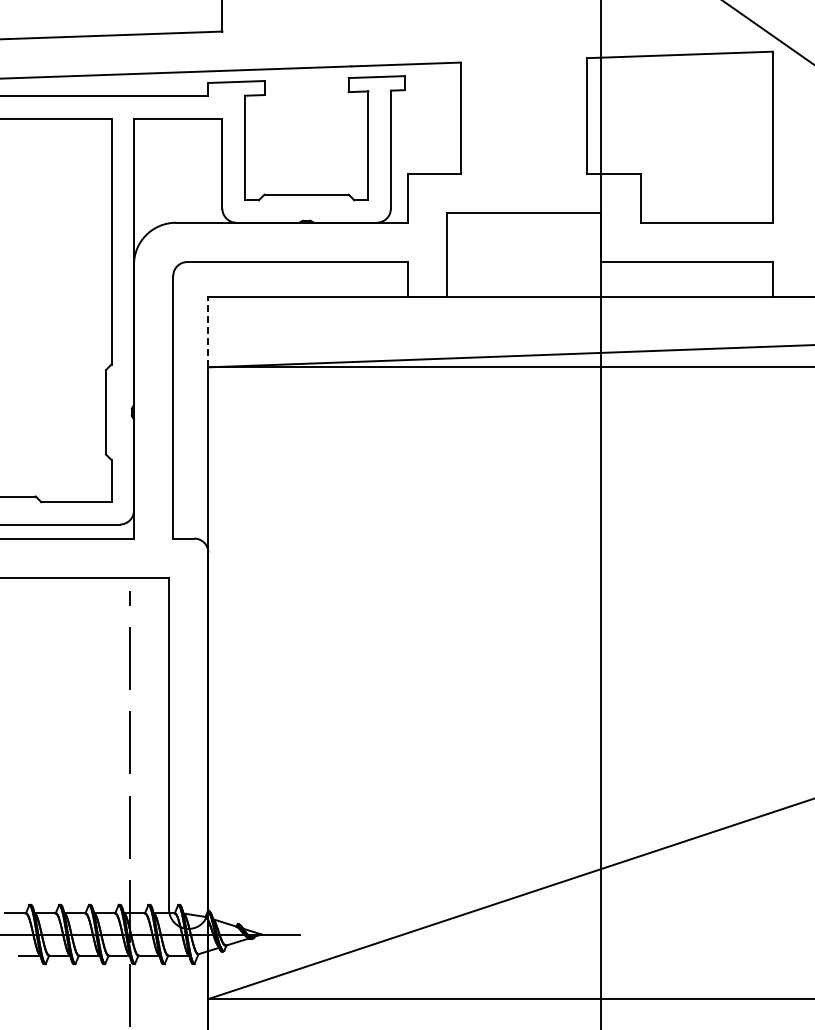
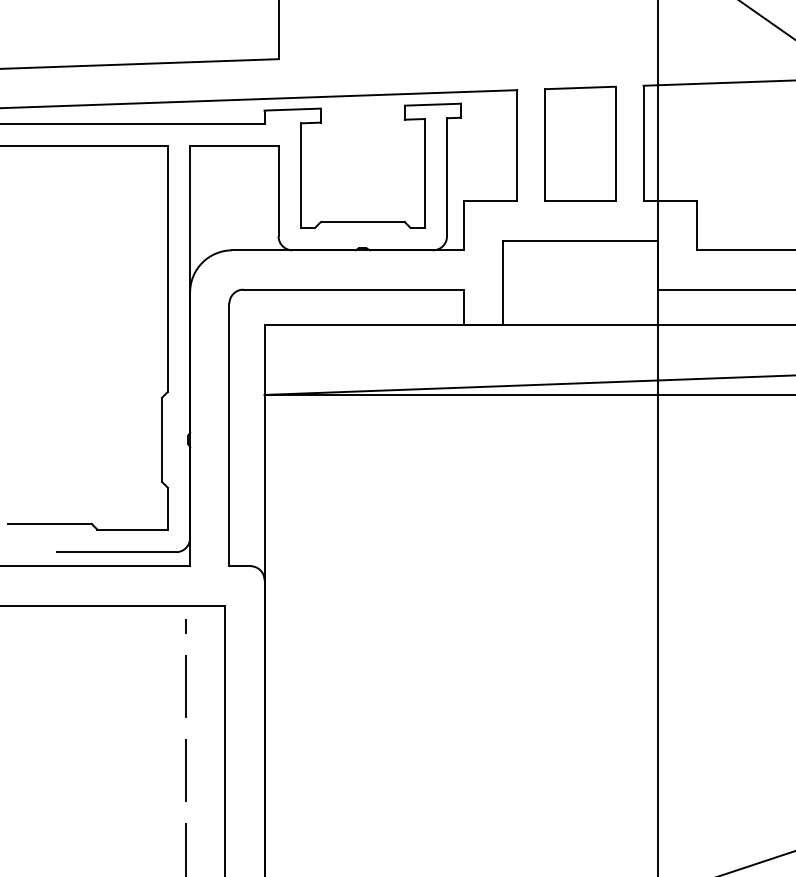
part: (524, 116) -> (580, 144), added
line: (208, 331) -> (264, 359), dashed -> solid

